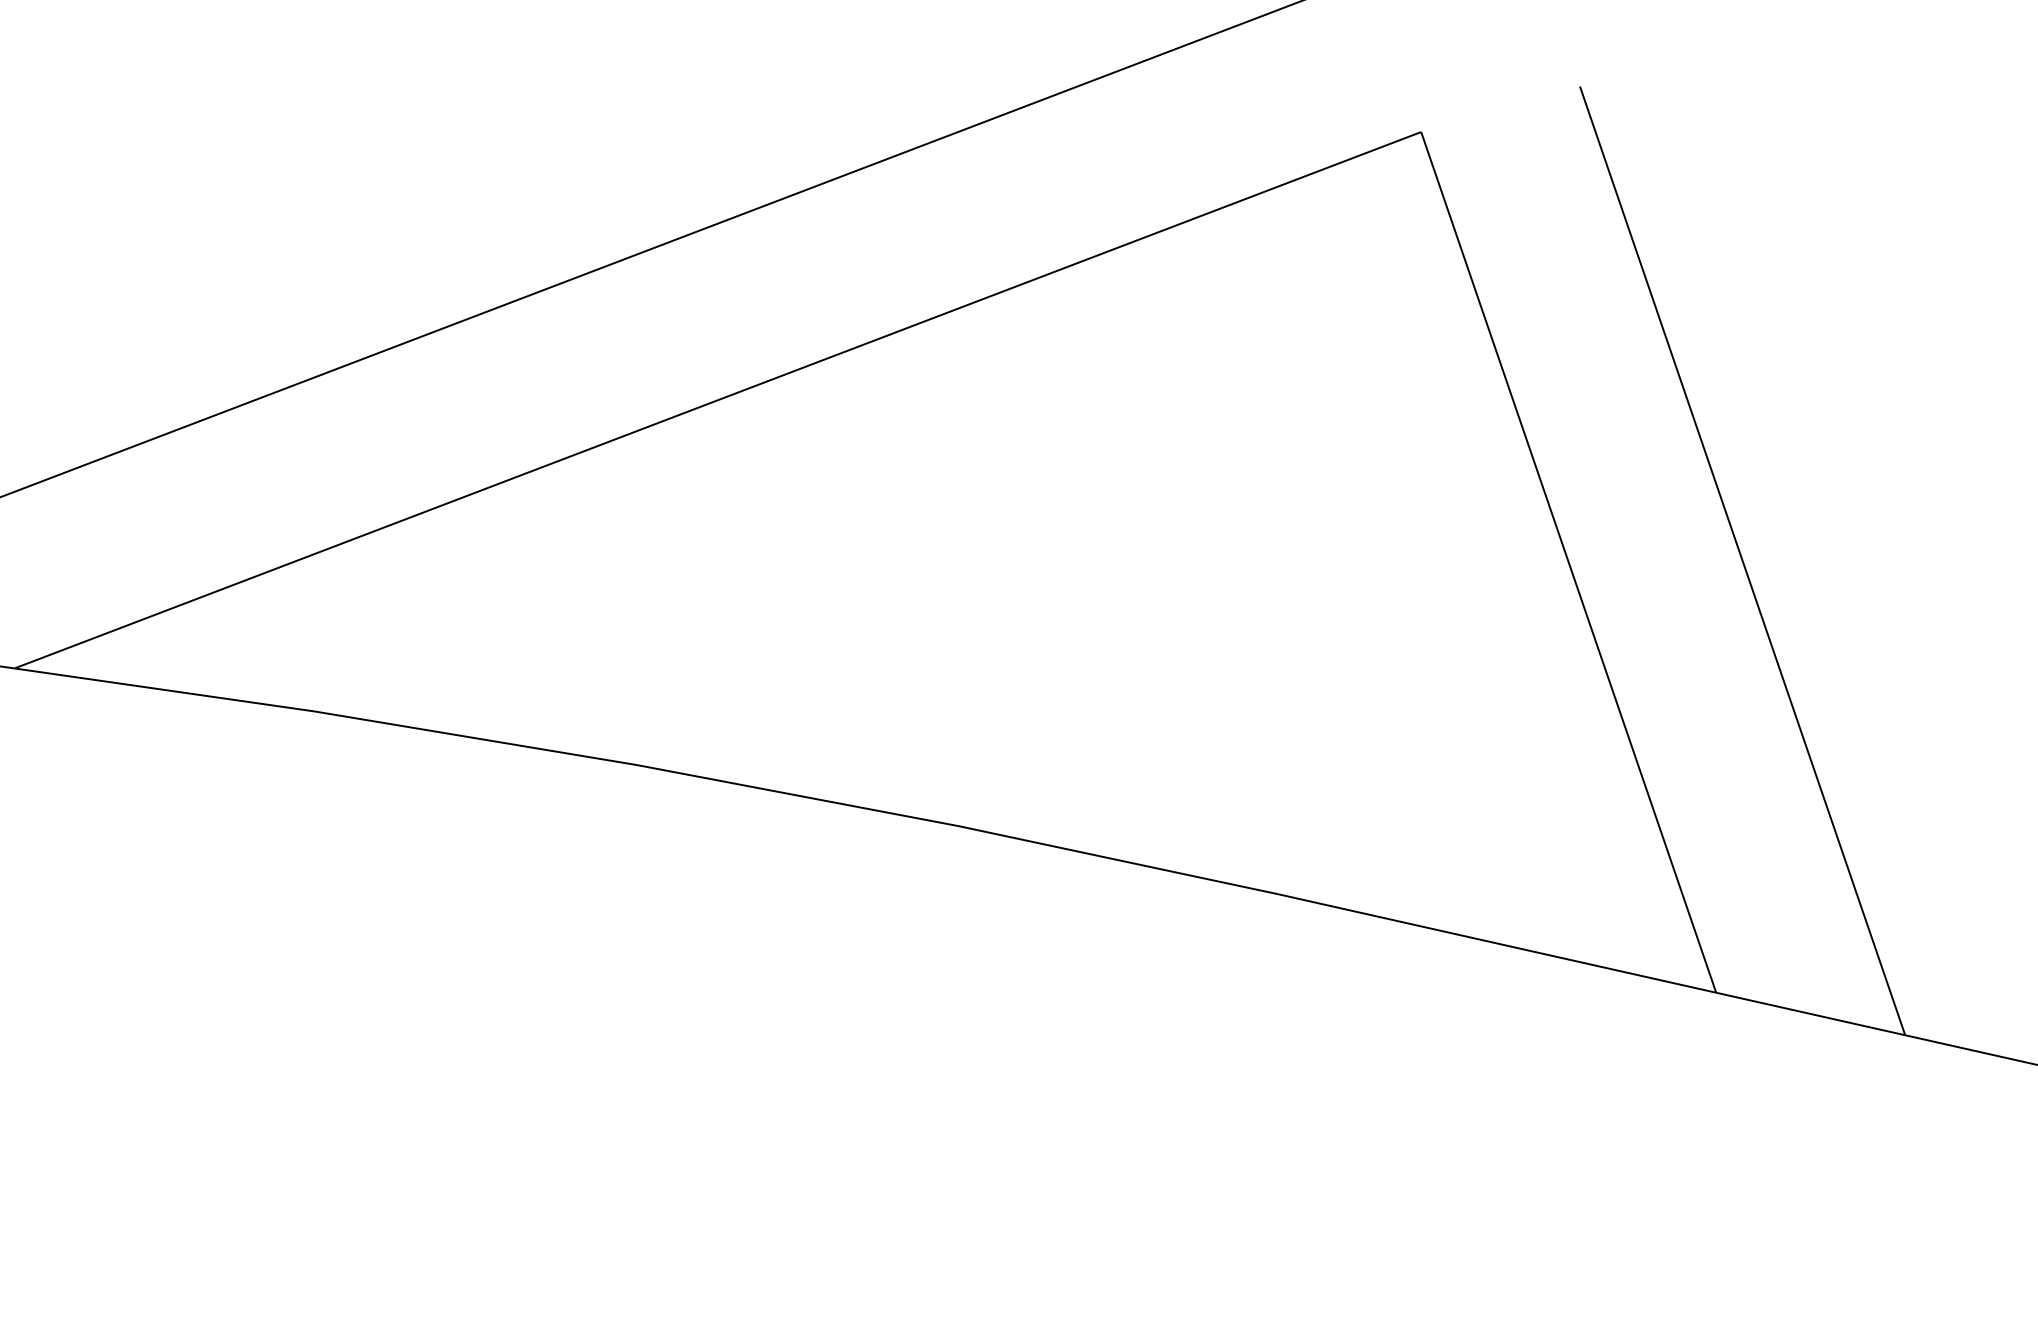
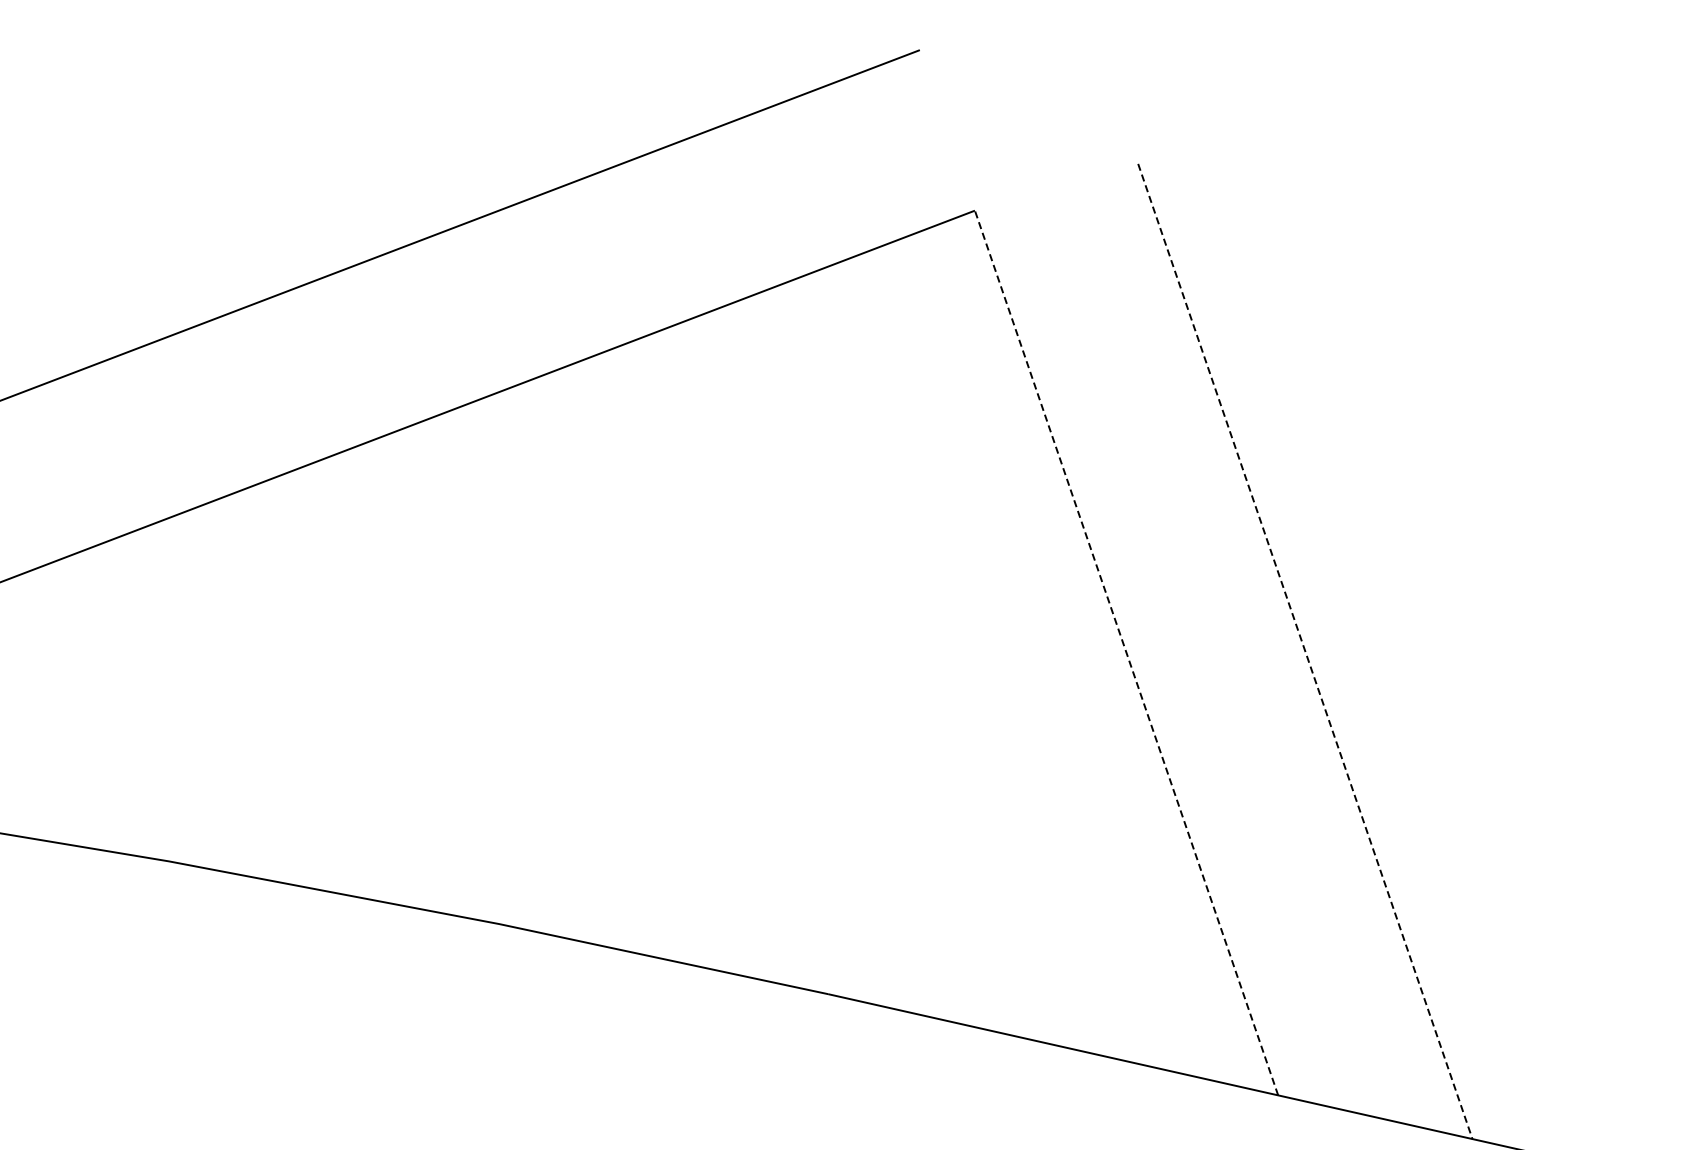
line: (1742, 561) -> (1305, 652), solid -> dashed
line: (1568, 562) -> (1126, 653), solid -> dashed

